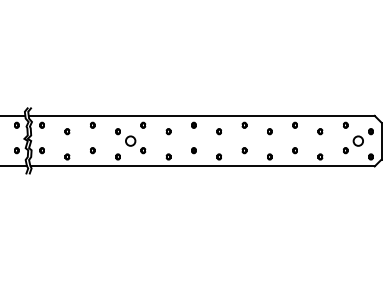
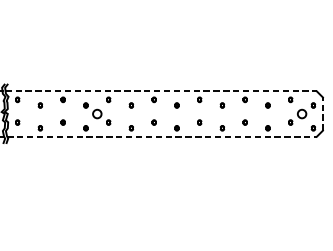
line: (201, 115) -> (160, 90), solid -> dashed
line: (381, 140) -> (322, 113), solid -> dashed
line: (203, 166) -> (162, 136), solid -> dashed

